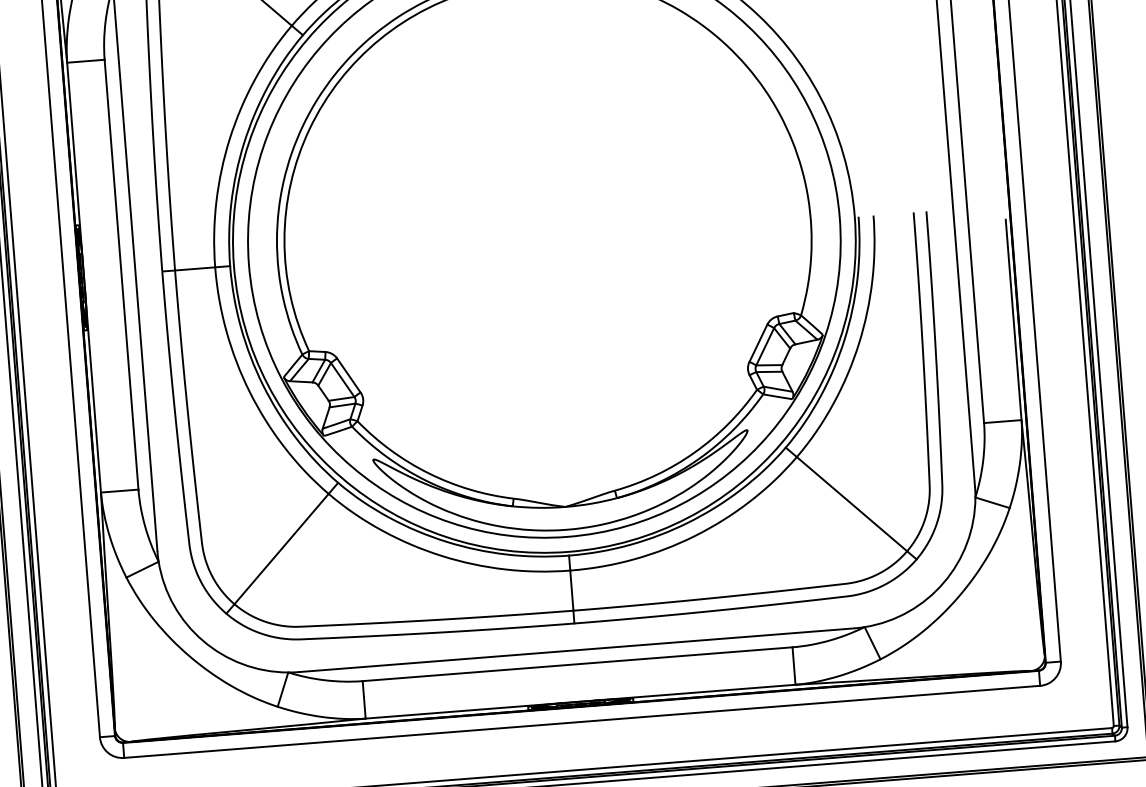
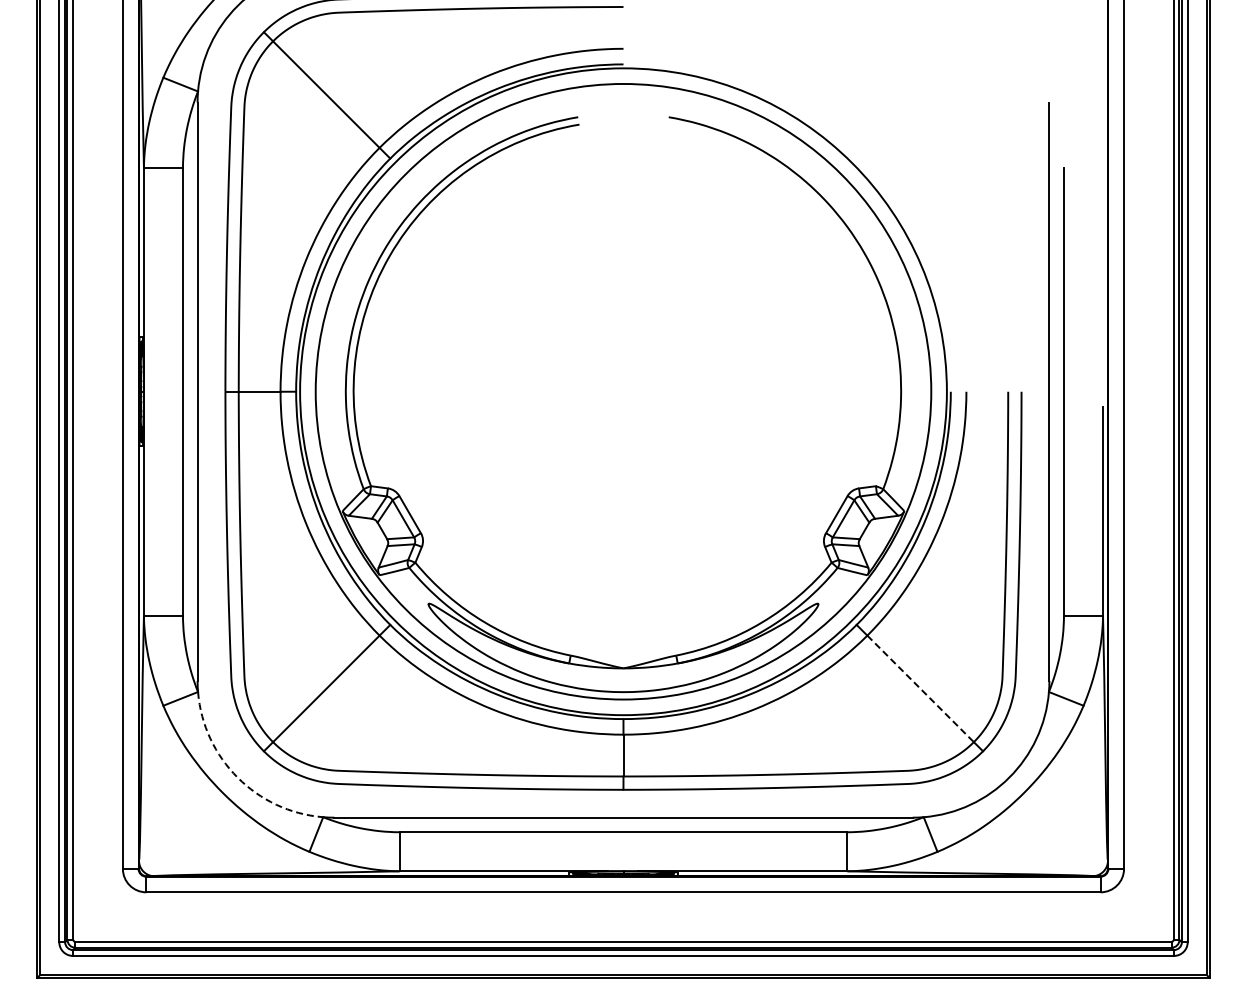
line: (851, 504) -> (920, 689), solid -> dashed
arc: (203, 640) -> (237, 777), solid -> dashed

